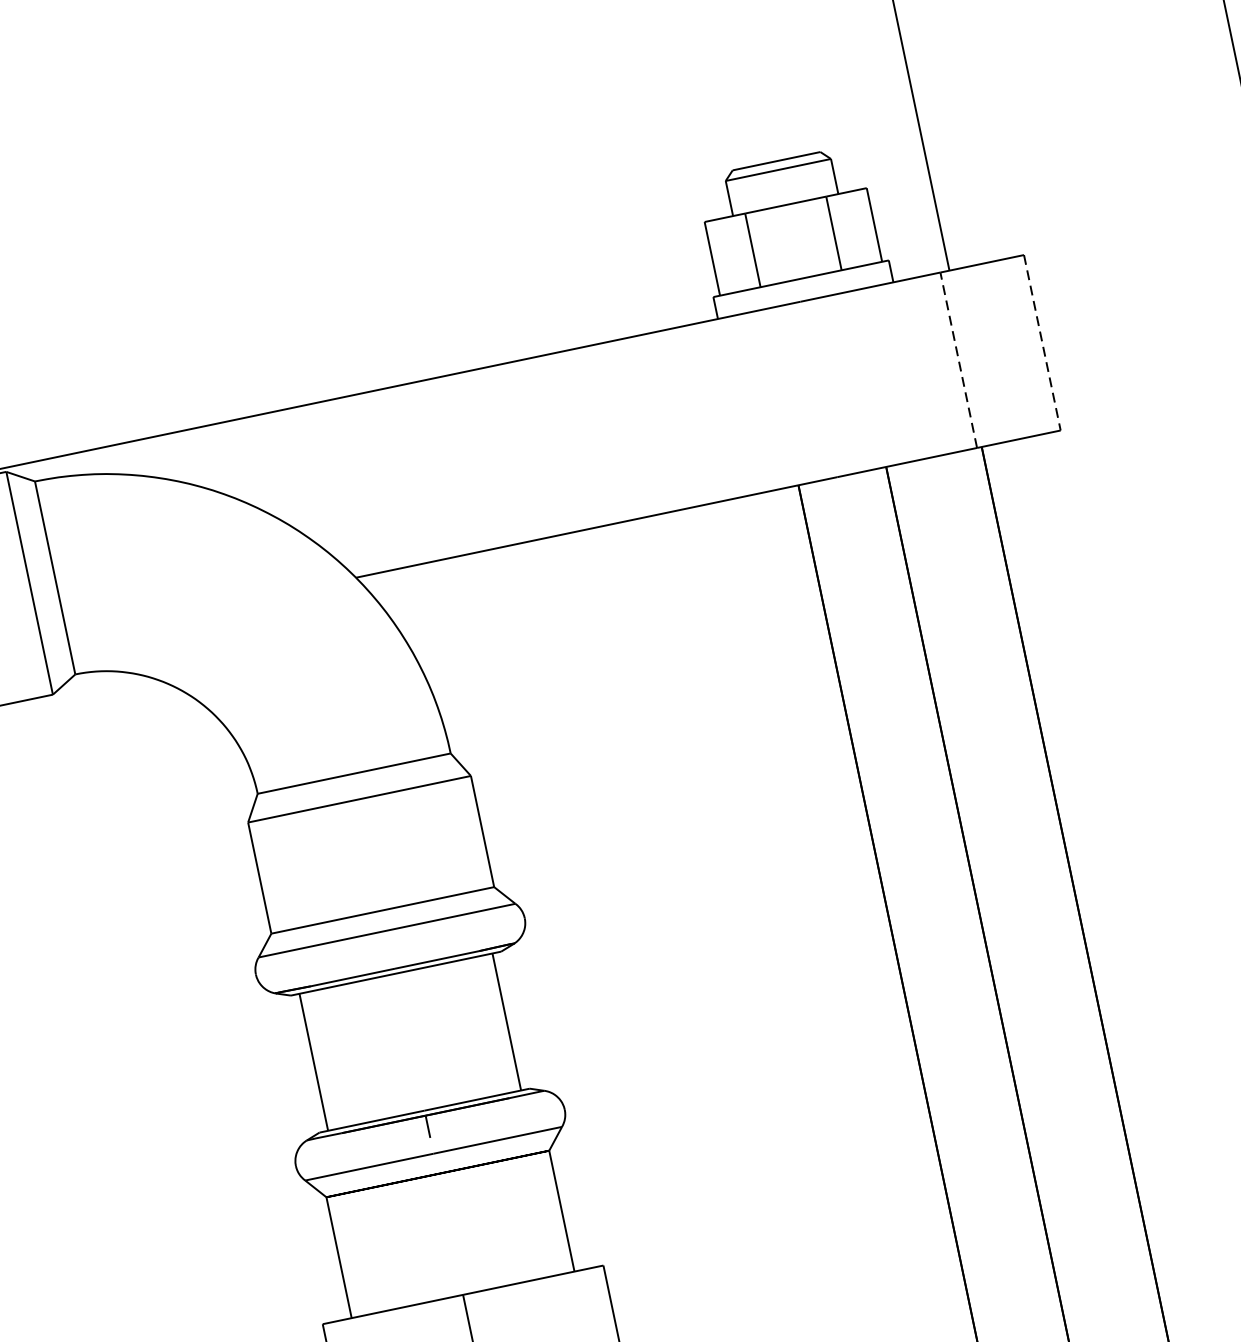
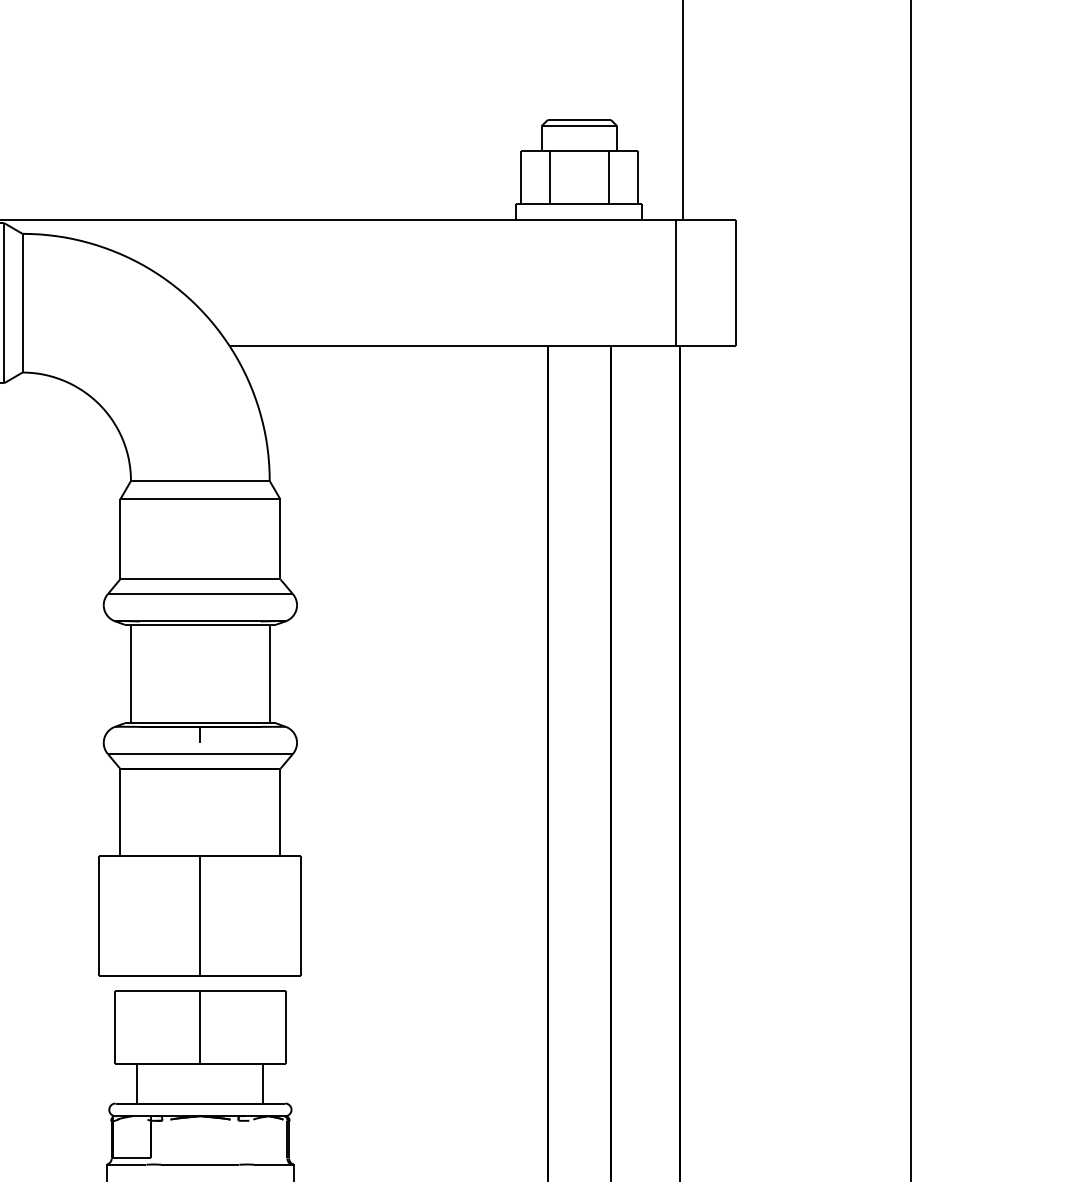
line: (1042, 343) -> (736, 283), dashed -> solid
line: (958, 359) -> (676, 282), dashed -> solid

